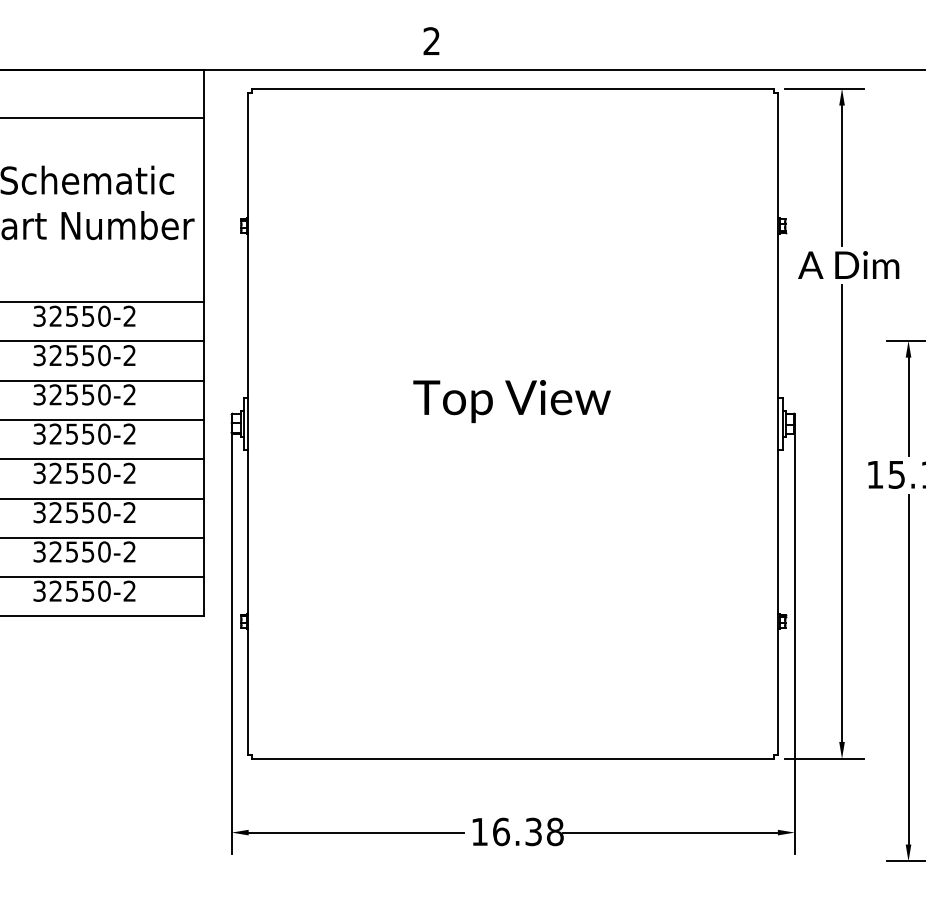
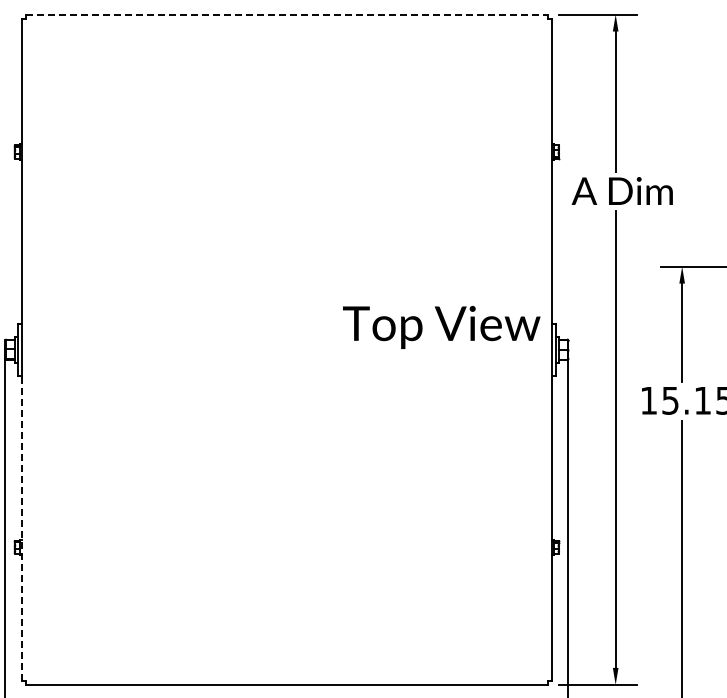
line: (513, 88) -> (287, 14), solid -> dashed
text: (511, 401) -> (441, 327), moved
line: (248, 602) -> (22, 528), solid -> dashed

